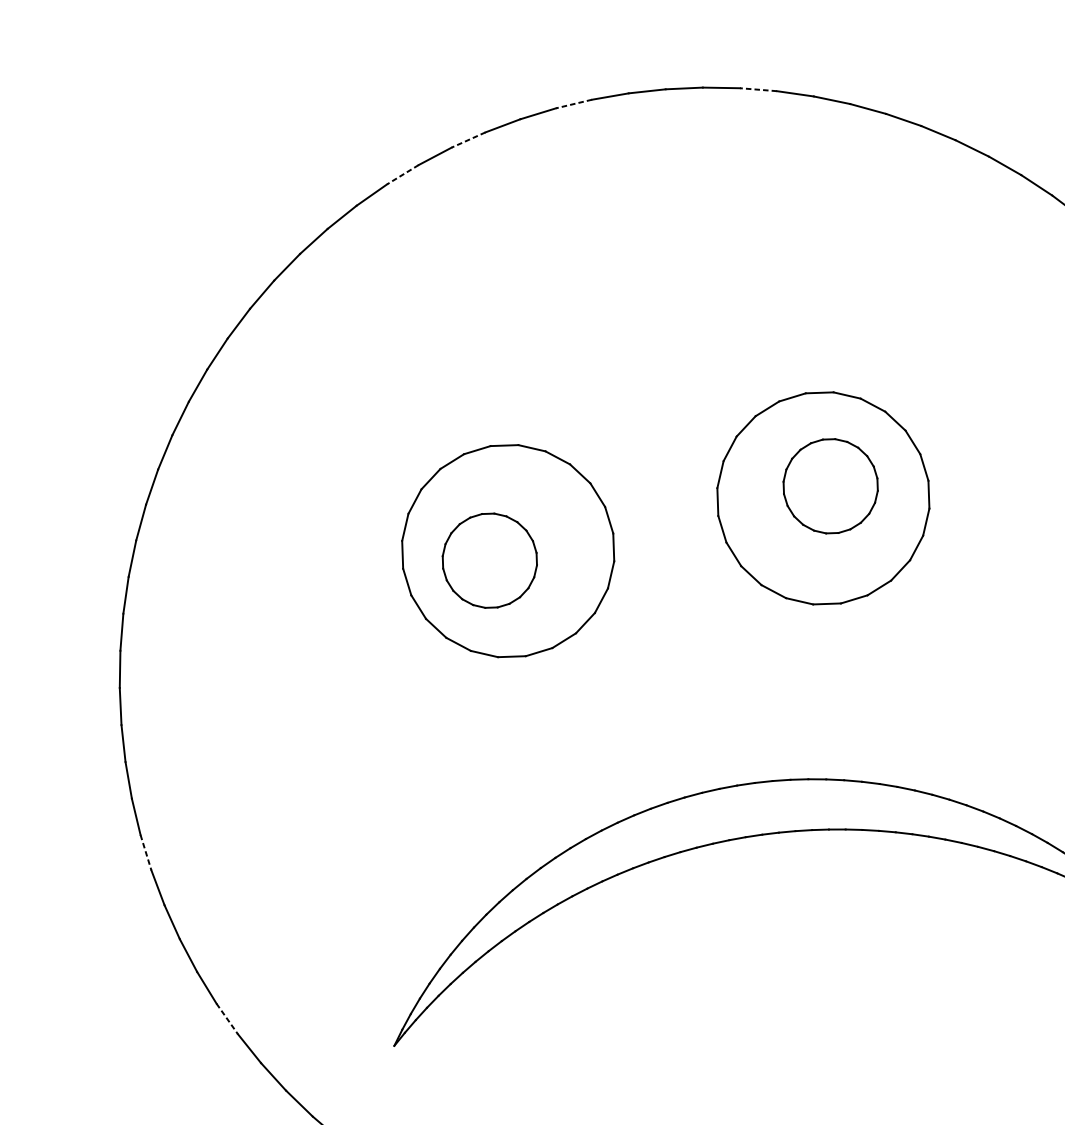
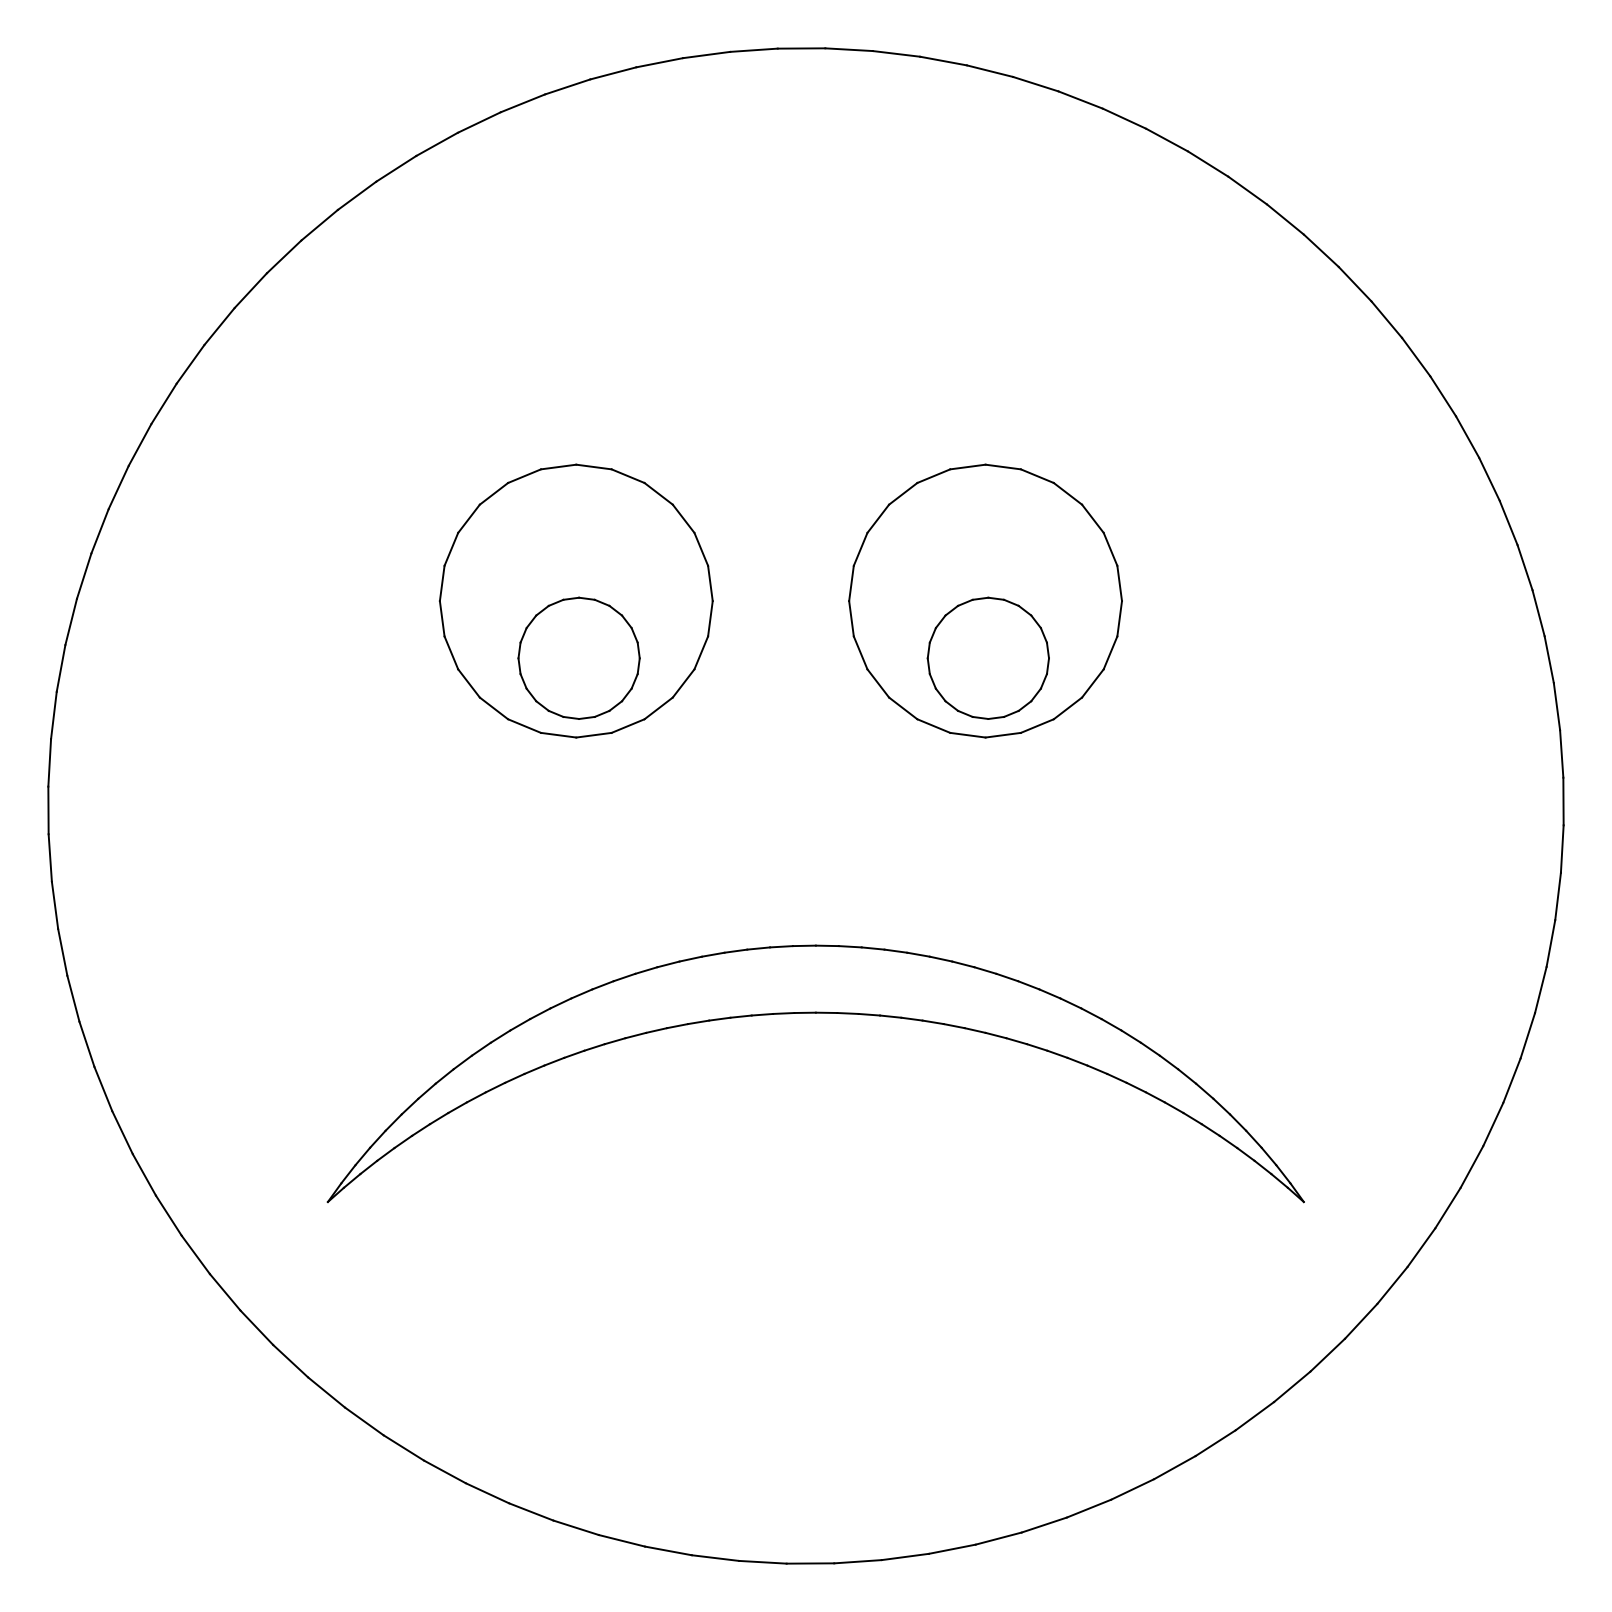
line: (758, 89) -> (990, 71), dashed -> solid
line: (573, 104) -> (753, 50), dashed -> solid
line: (468, 140) -> (613, 73), dashed -> solid
line: (402, 174) -> (522, 103), dashed -> solid
part: (829, 485) -> (987, 657), moved
part: (489, 560) -> (578, 657), moved
line: (146, 852) -> (55, 905), dashed -> solid
line: (227, 1018) -> (122, 1132), dashed -> solid

